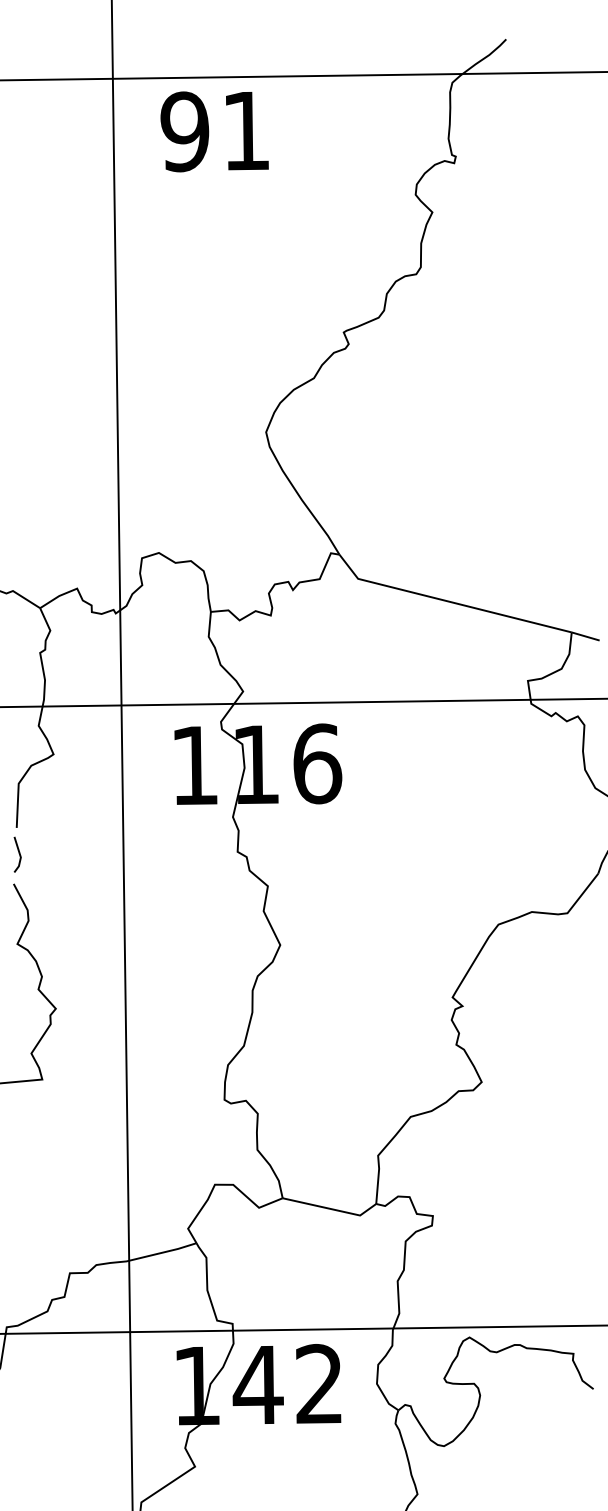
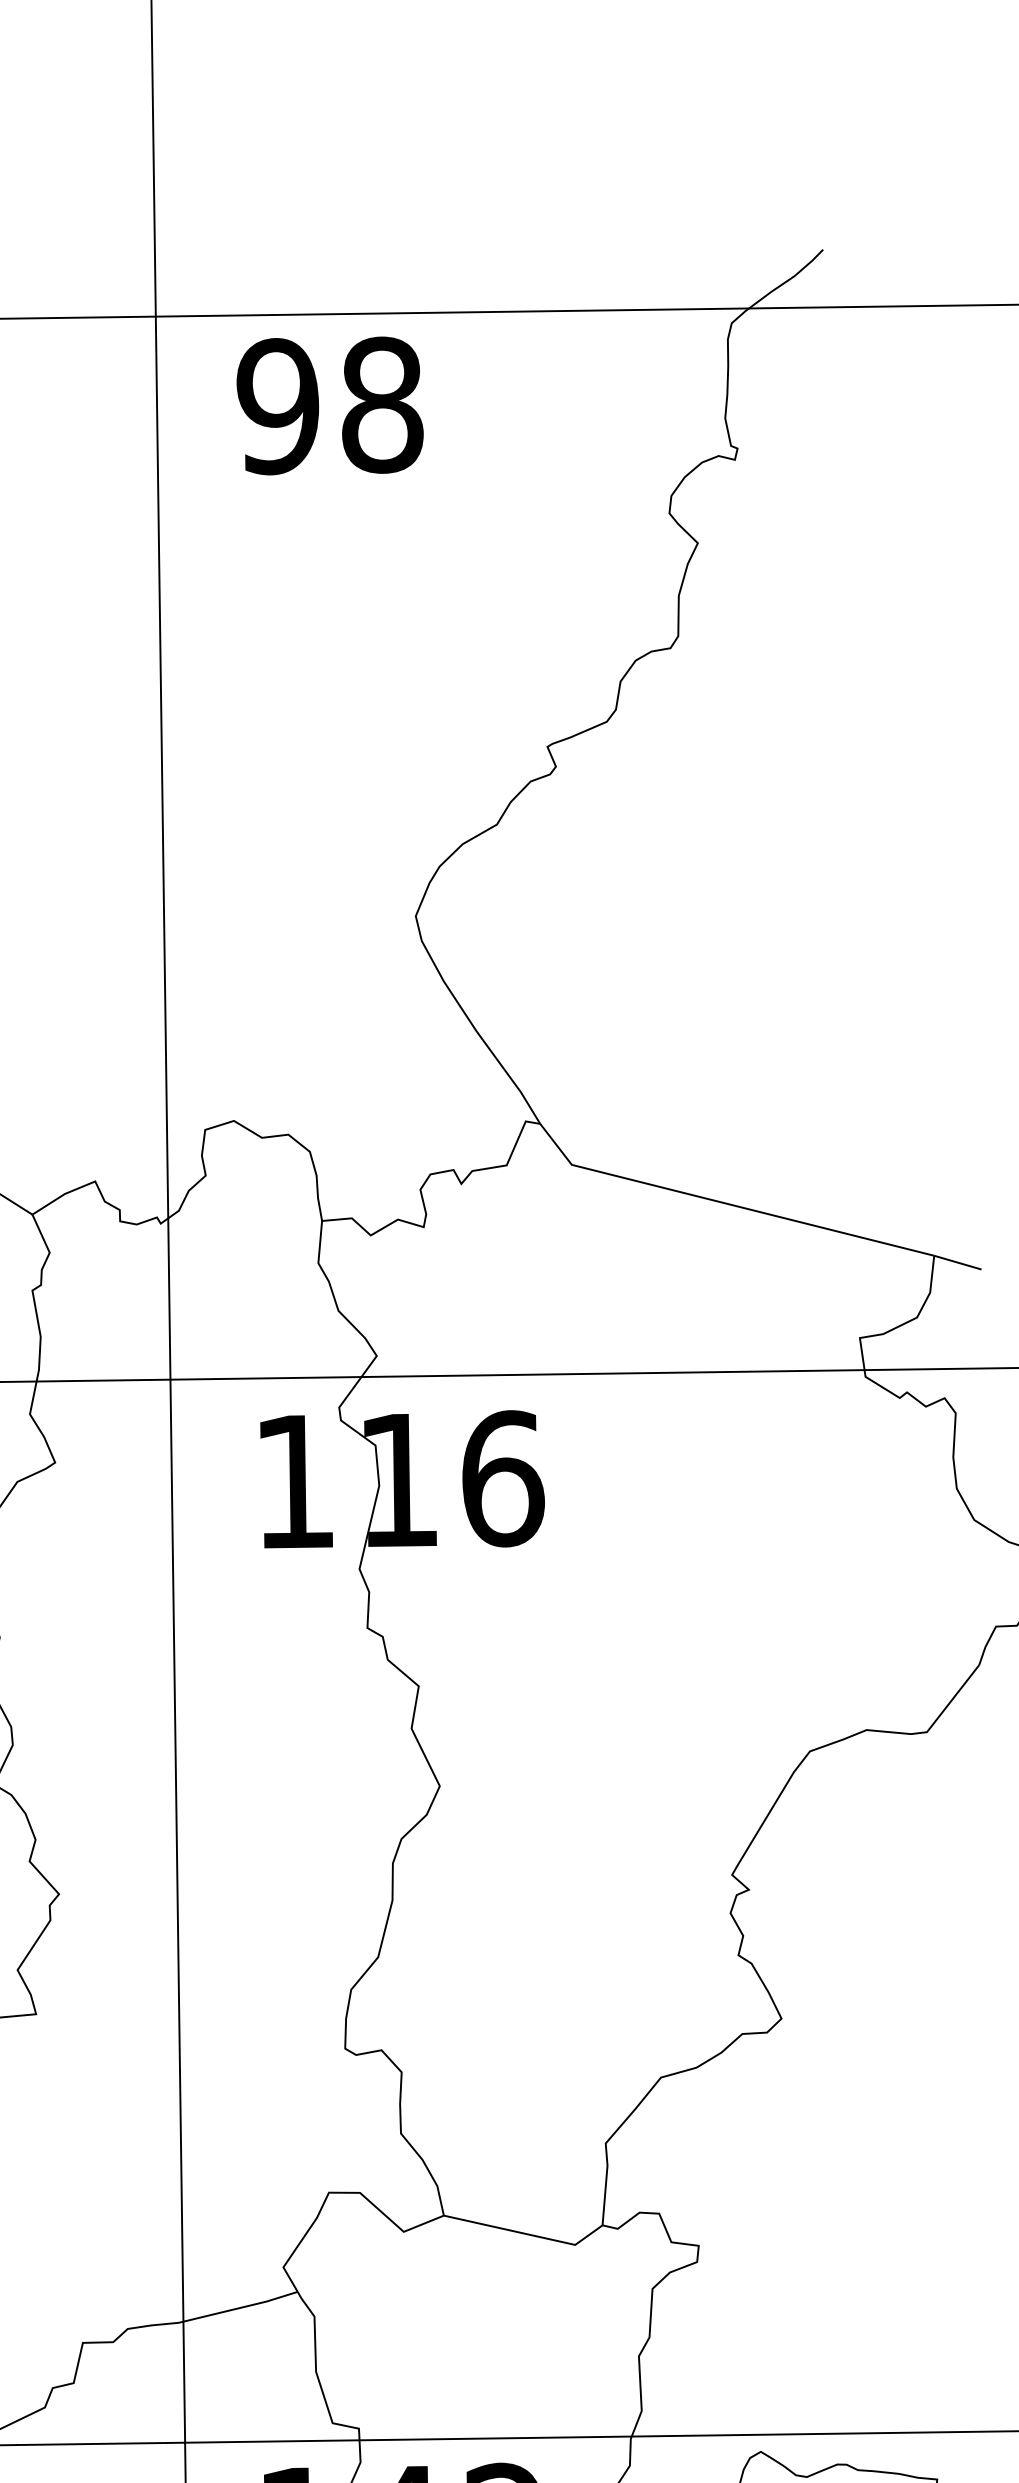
text: (246, 130) -> (382, 404), 91 -> 98

